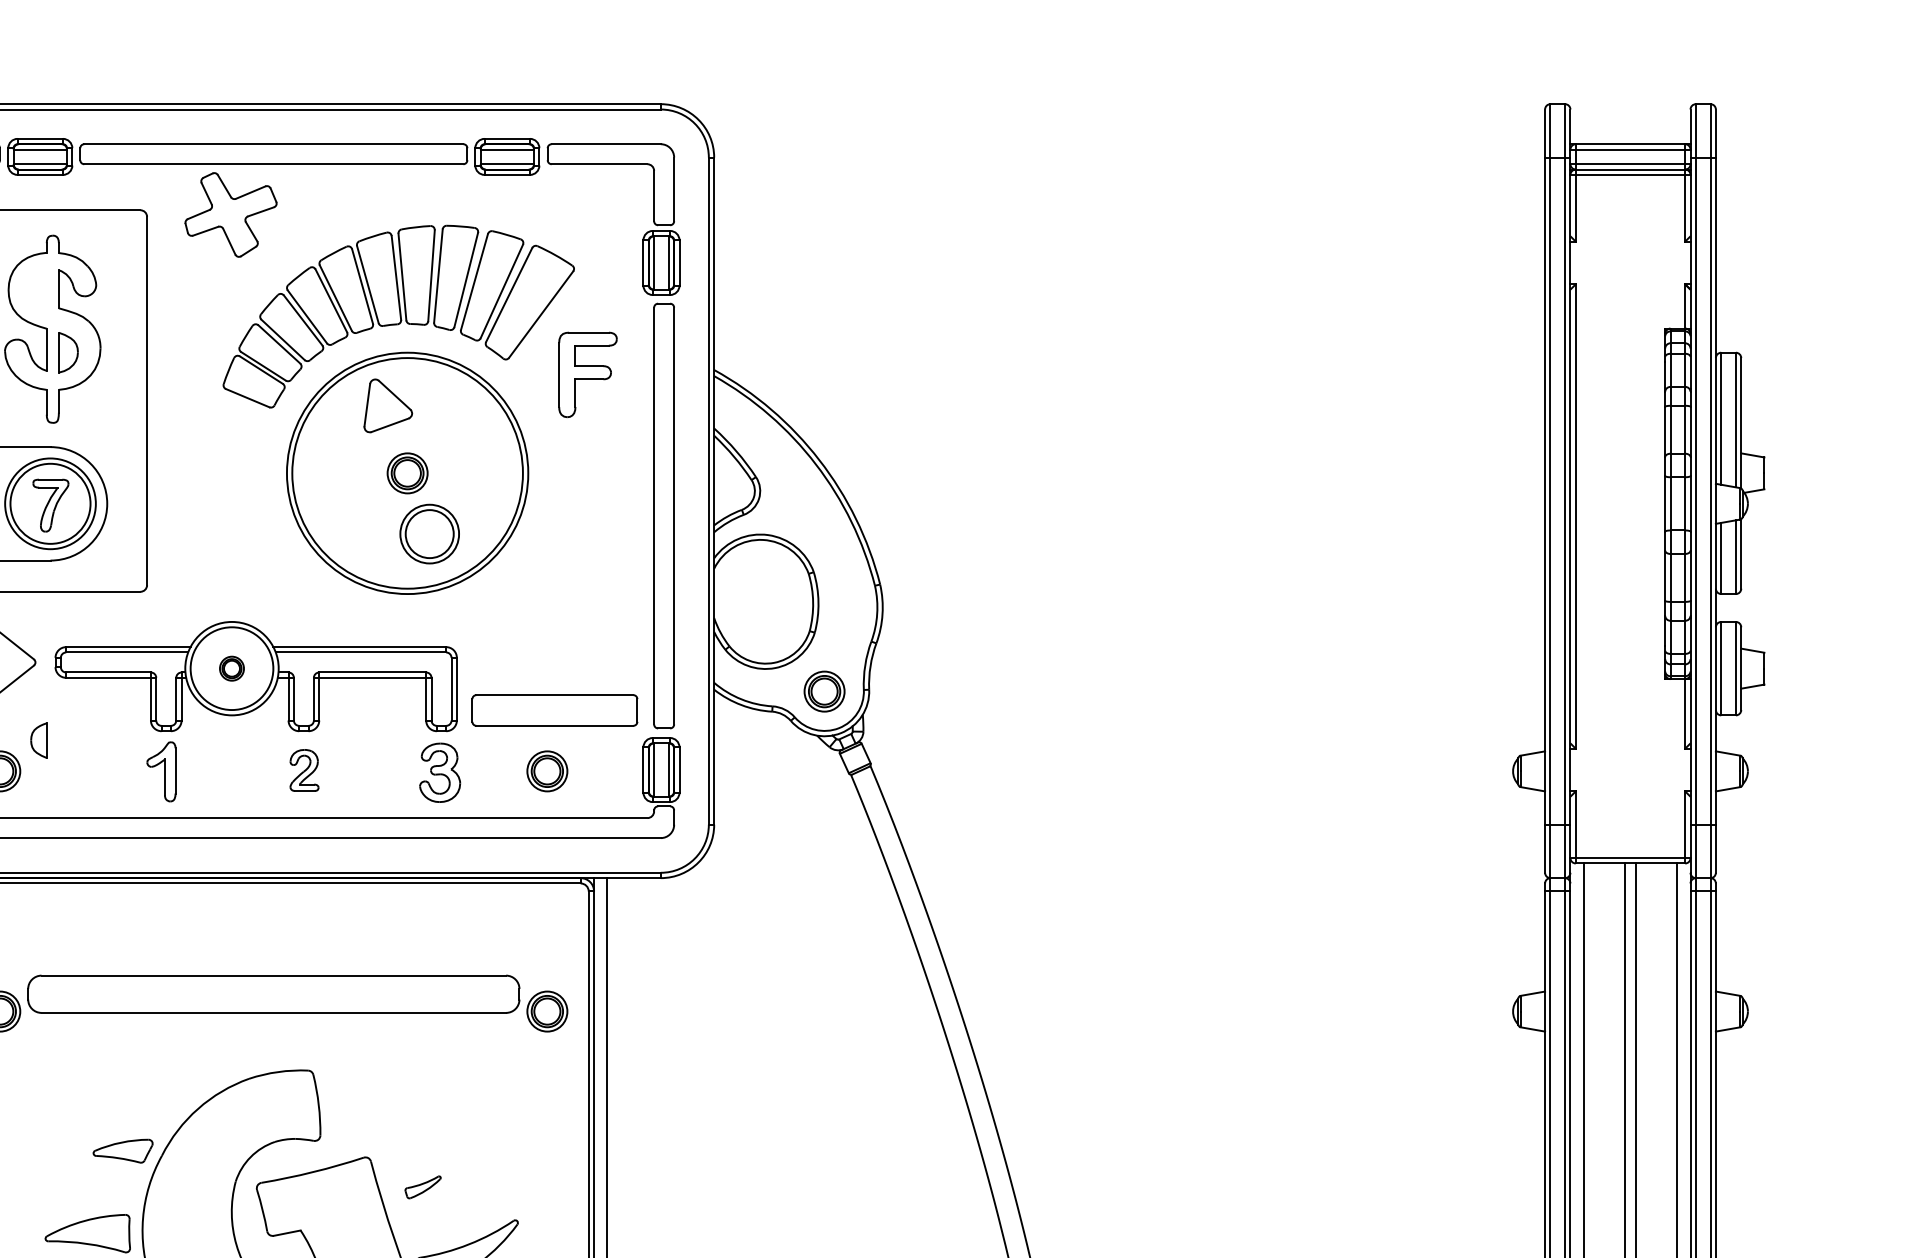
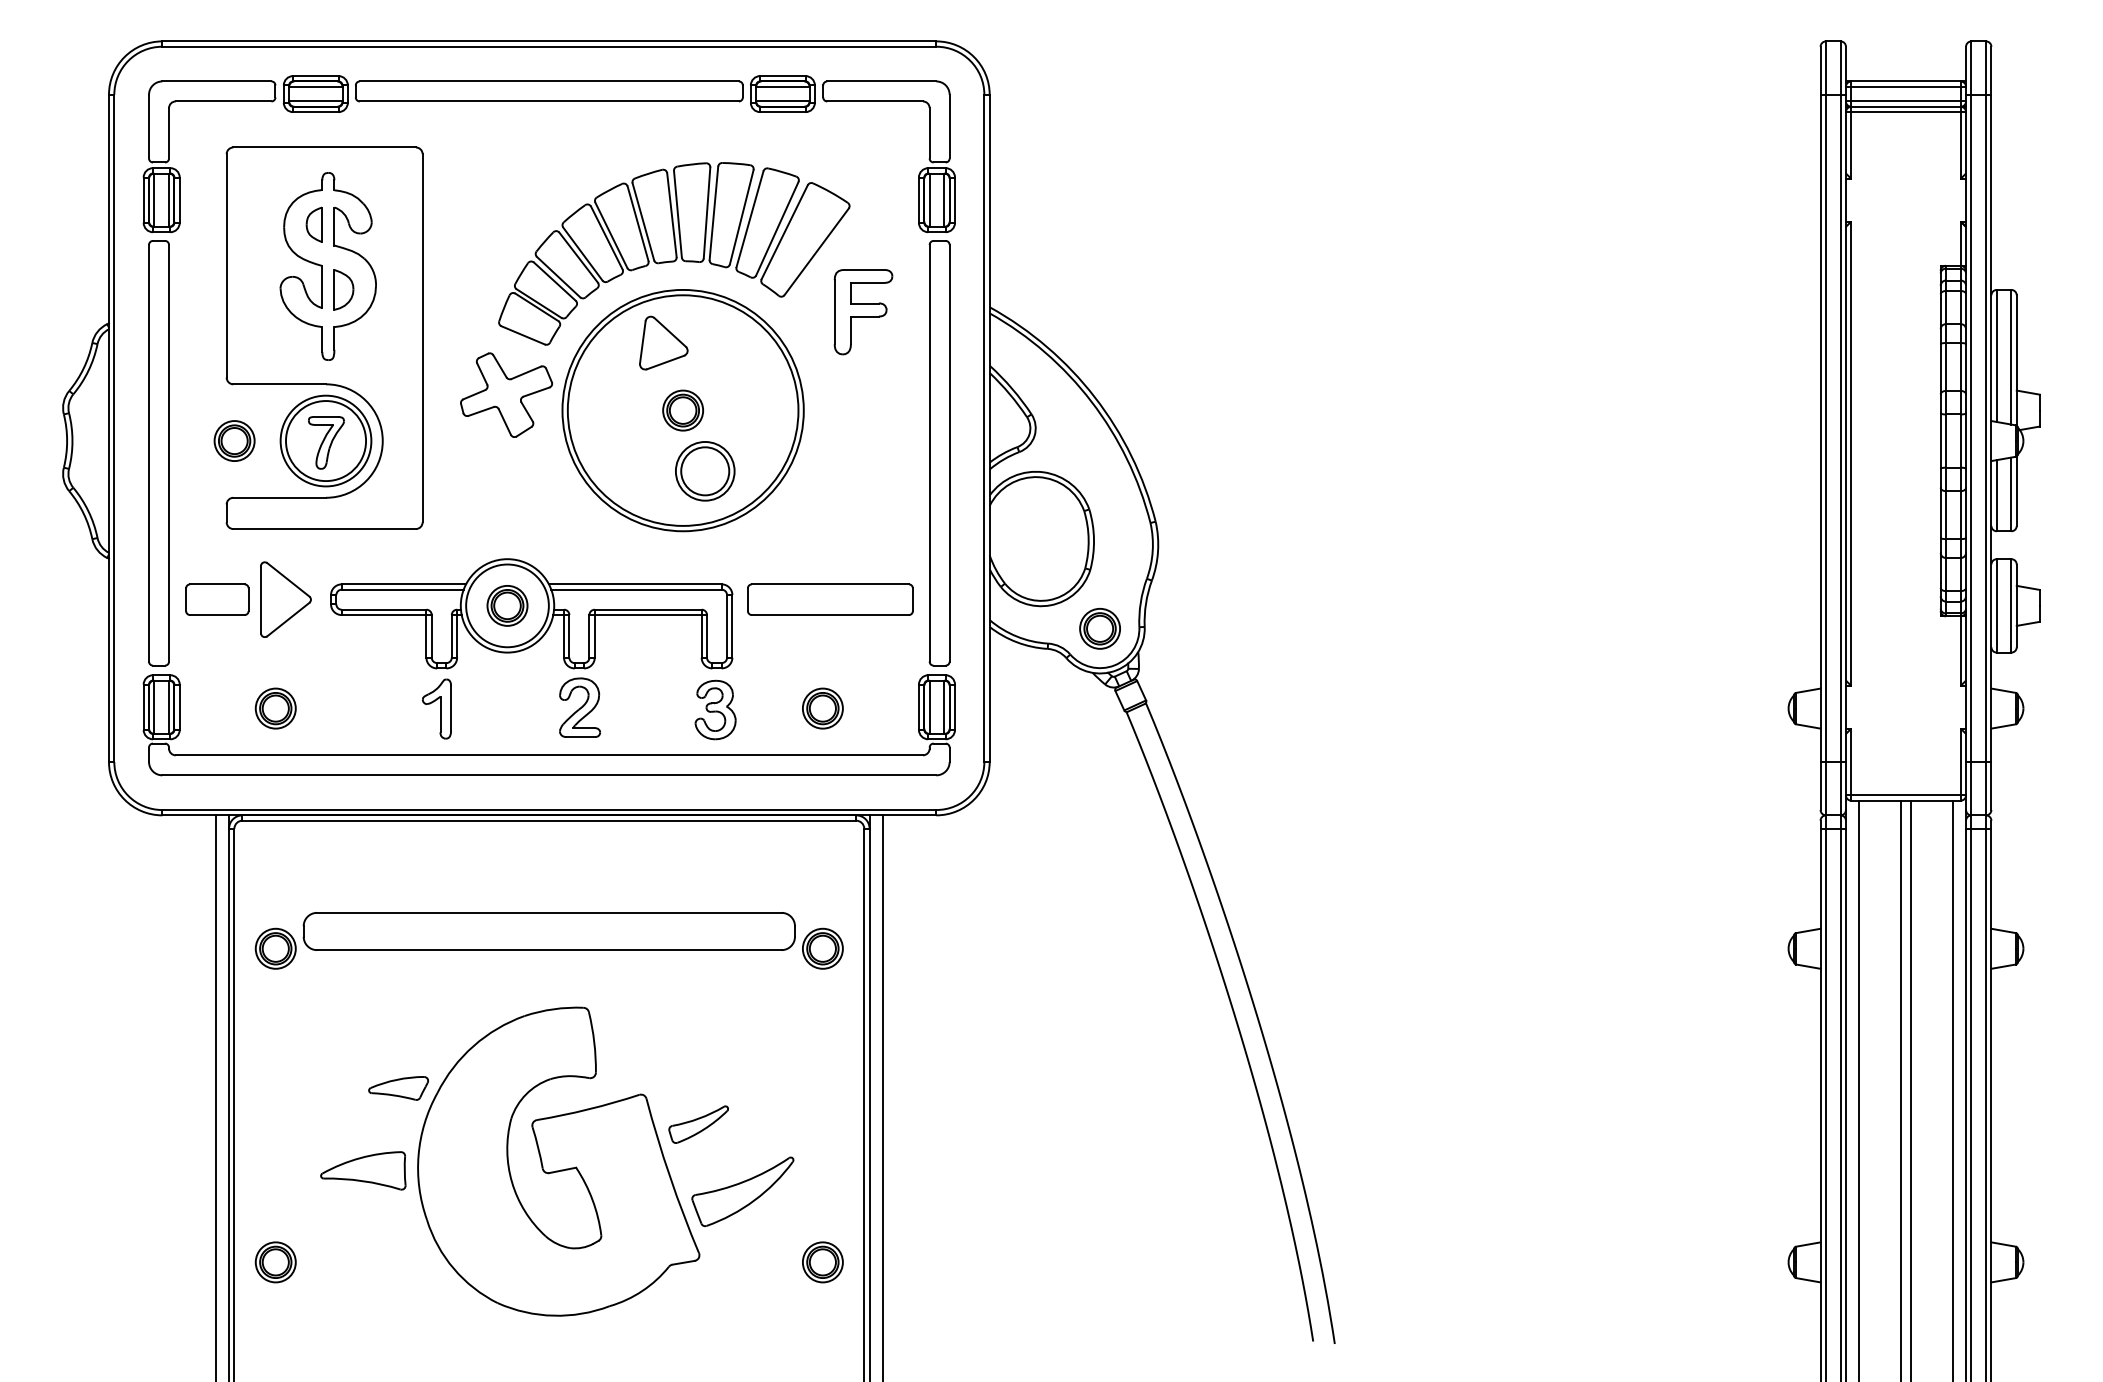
part: (230, 214) -> (506, 394), moved
part: (231, 668) -> (507, 605), size x1.67
part: (554, 710) -> (830, 599), moved
part: (37, 740) -> (313, 224), moved
part: (303, 770) -> (579, 707), size x1.43
part: (422, 1187) -> (698, 1124), size x1.67

